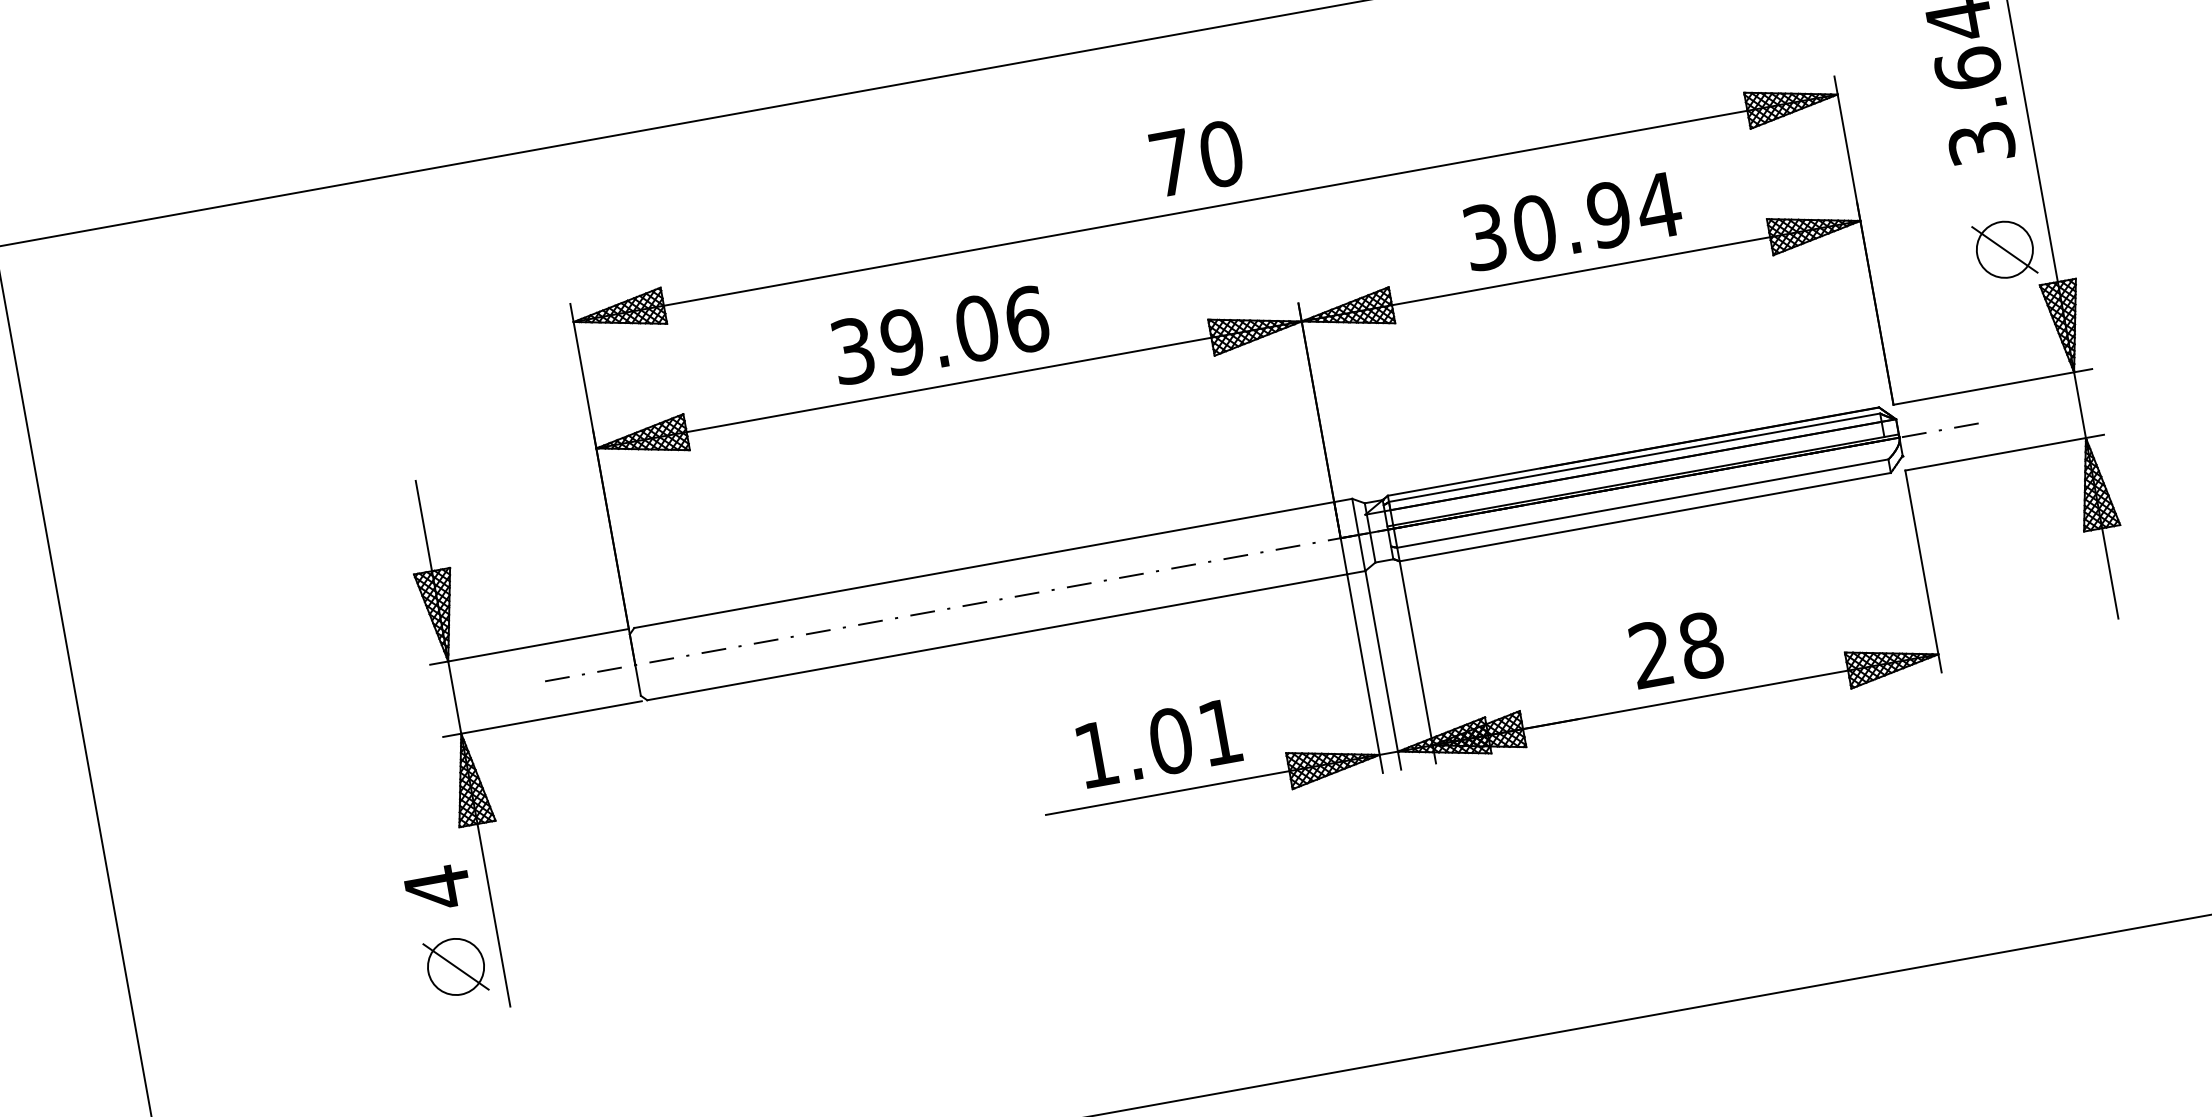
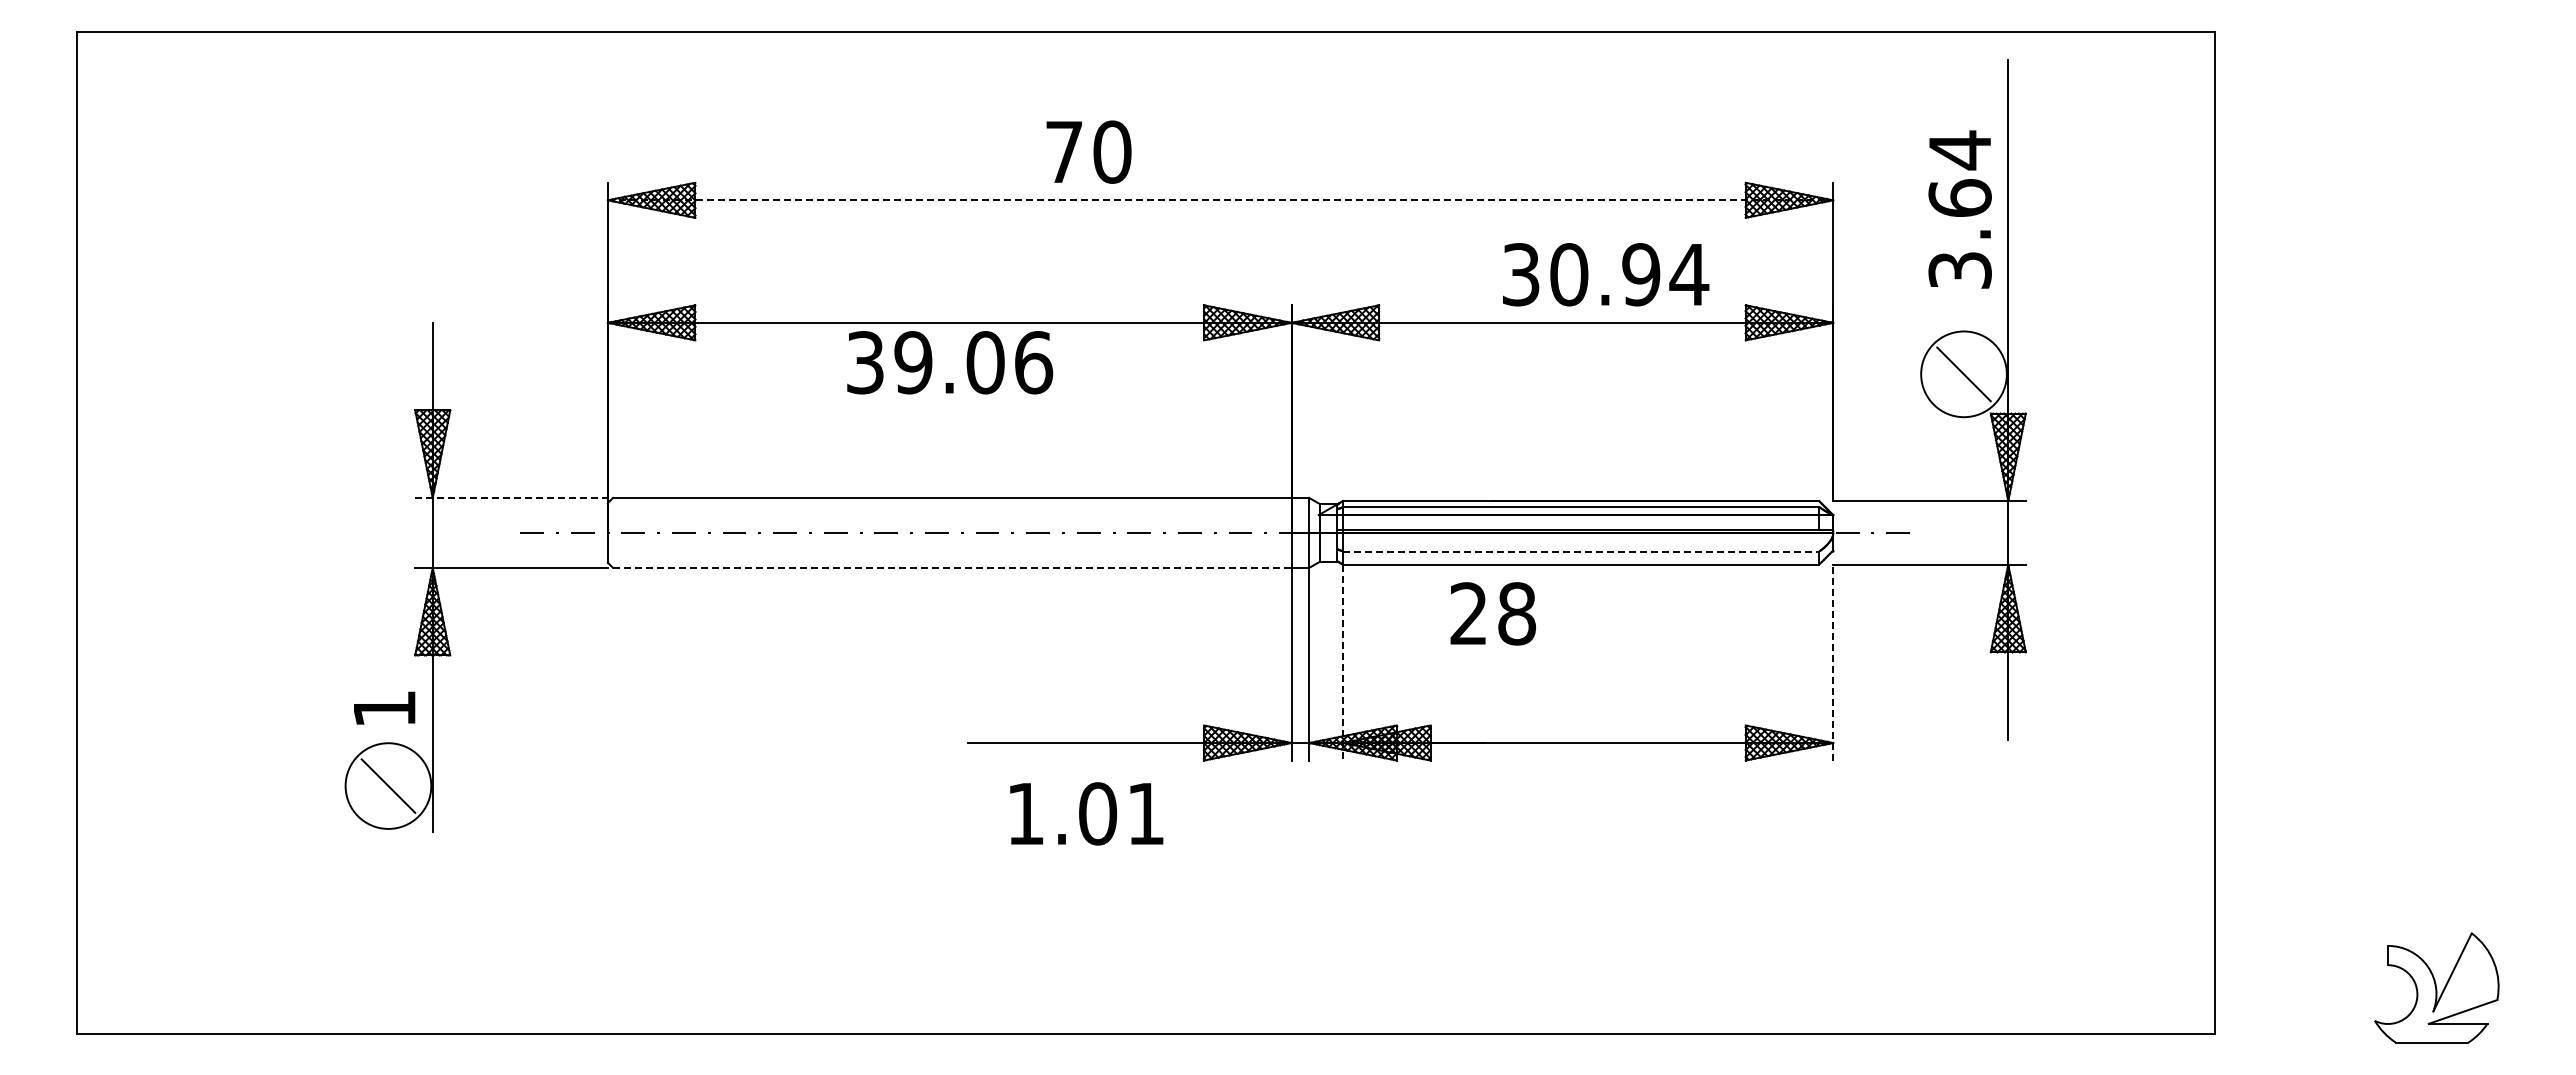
text: (1196, 157) -> (1088, 151), moved
line: (1205, 208) -> (1220, 200), solid -> dashed
text: (1573, 221) -> (1606, 274), moved
circle: (2004, 250) -> (1963, 374), size x1.6
text: (940, 334) -> (950, 362), moved
line: (1643, 503) -> (1581, 551), solid -> dashed
line: (1923, 571) -> (1833, 662), solid -> dashed
line: (997, 636) -> (952, 567), solid -> dashed
line: (530, 646) -> (512, 497), solid -> dashed
text: (1676, 649) -> (1493, 613), moved
line: (1418, 662) -> (1343, 662), solid -> dashed
text: (1159, 742) -> (1086, 813), moved
text: (437, 888) -> (384, 709), 4 -> 1
circle: (455, 966) -> (388, 785), size x1.6

